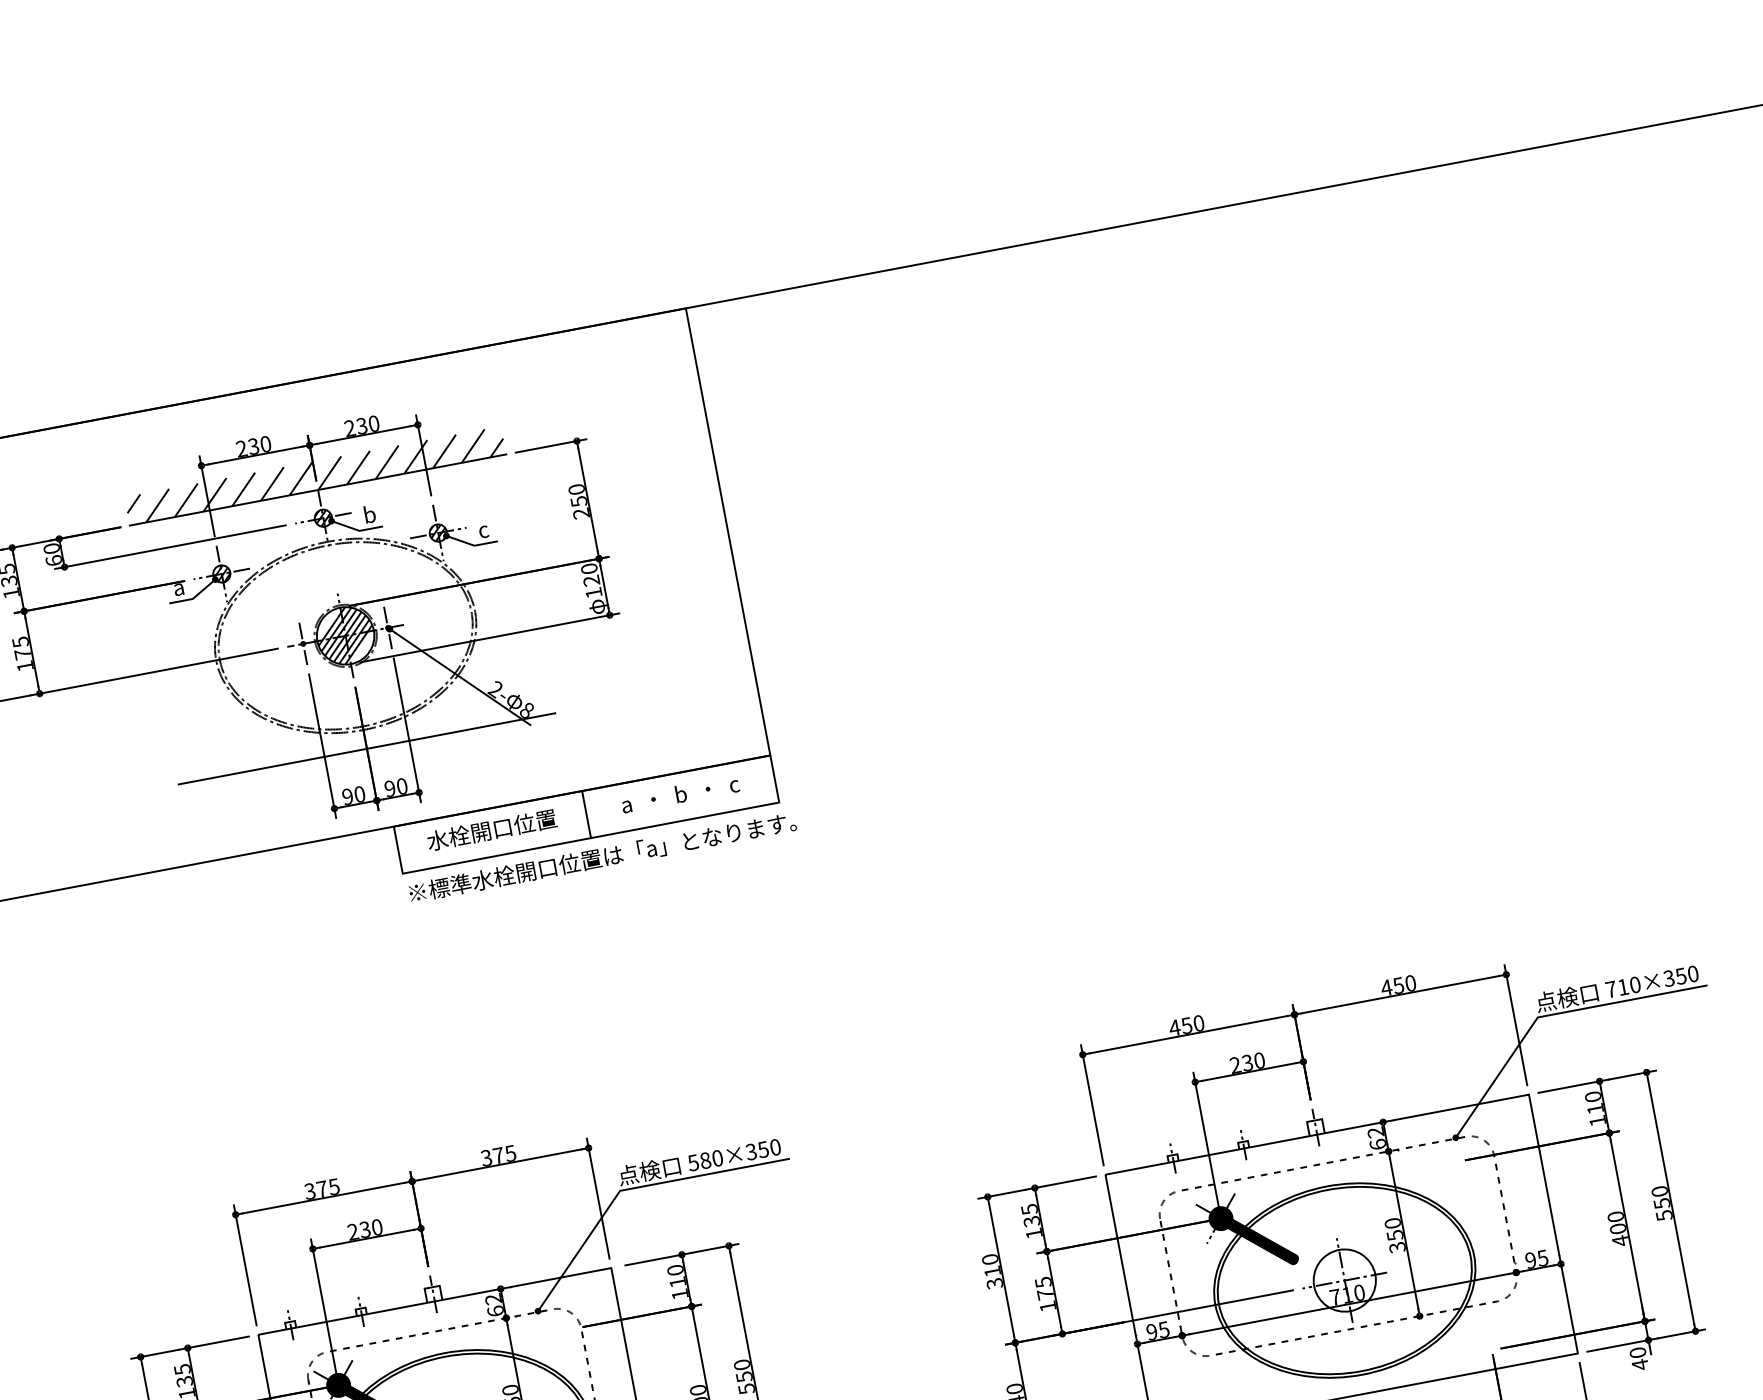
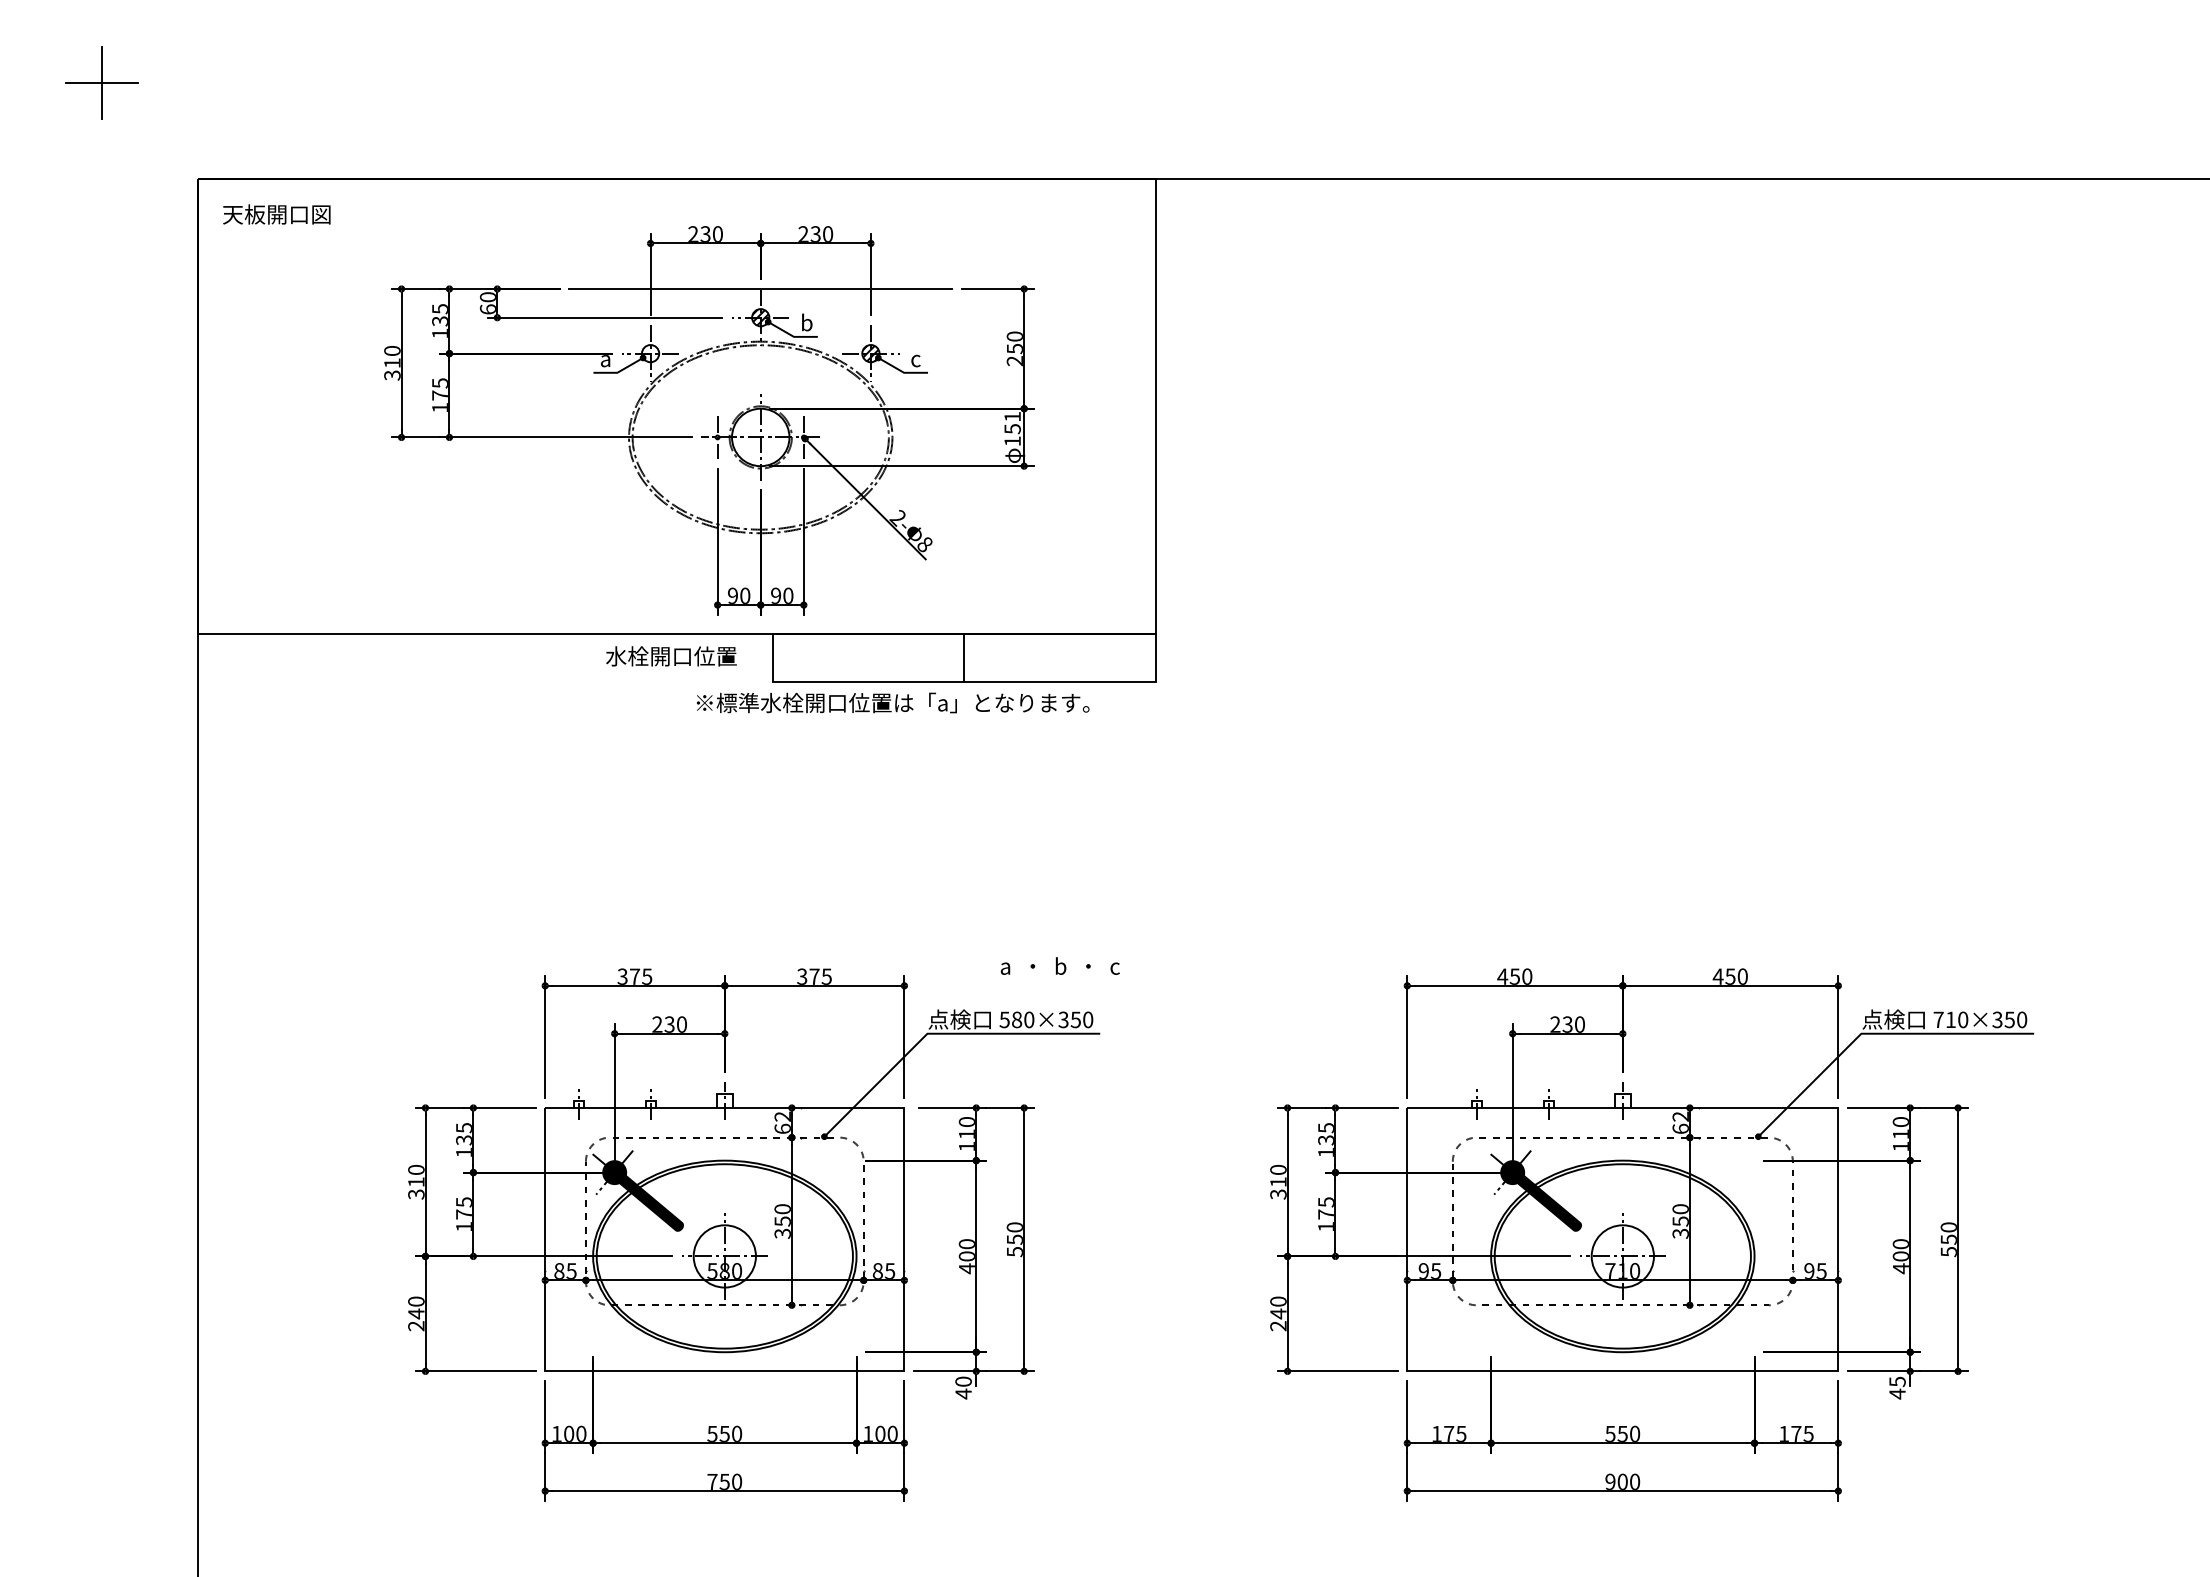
hatch: (315, 475) -> (760, 274), removed
hatch: (221, 573) -> (650, 353), removed
text: (590, 574) -> (1012, 422), 120 -> 151
hatch: (345, 635) -> (760, 437), removed
line: (366, 748) -> (760, 552), removed
text: (679, 793) -> (1059, 965), moved
text: (492, 830) -> (671, 656), moved
text: (602, 857) -> (893, 702), moved
text: (1637, 1352) -> (1897, 1381), 40 -> 45

